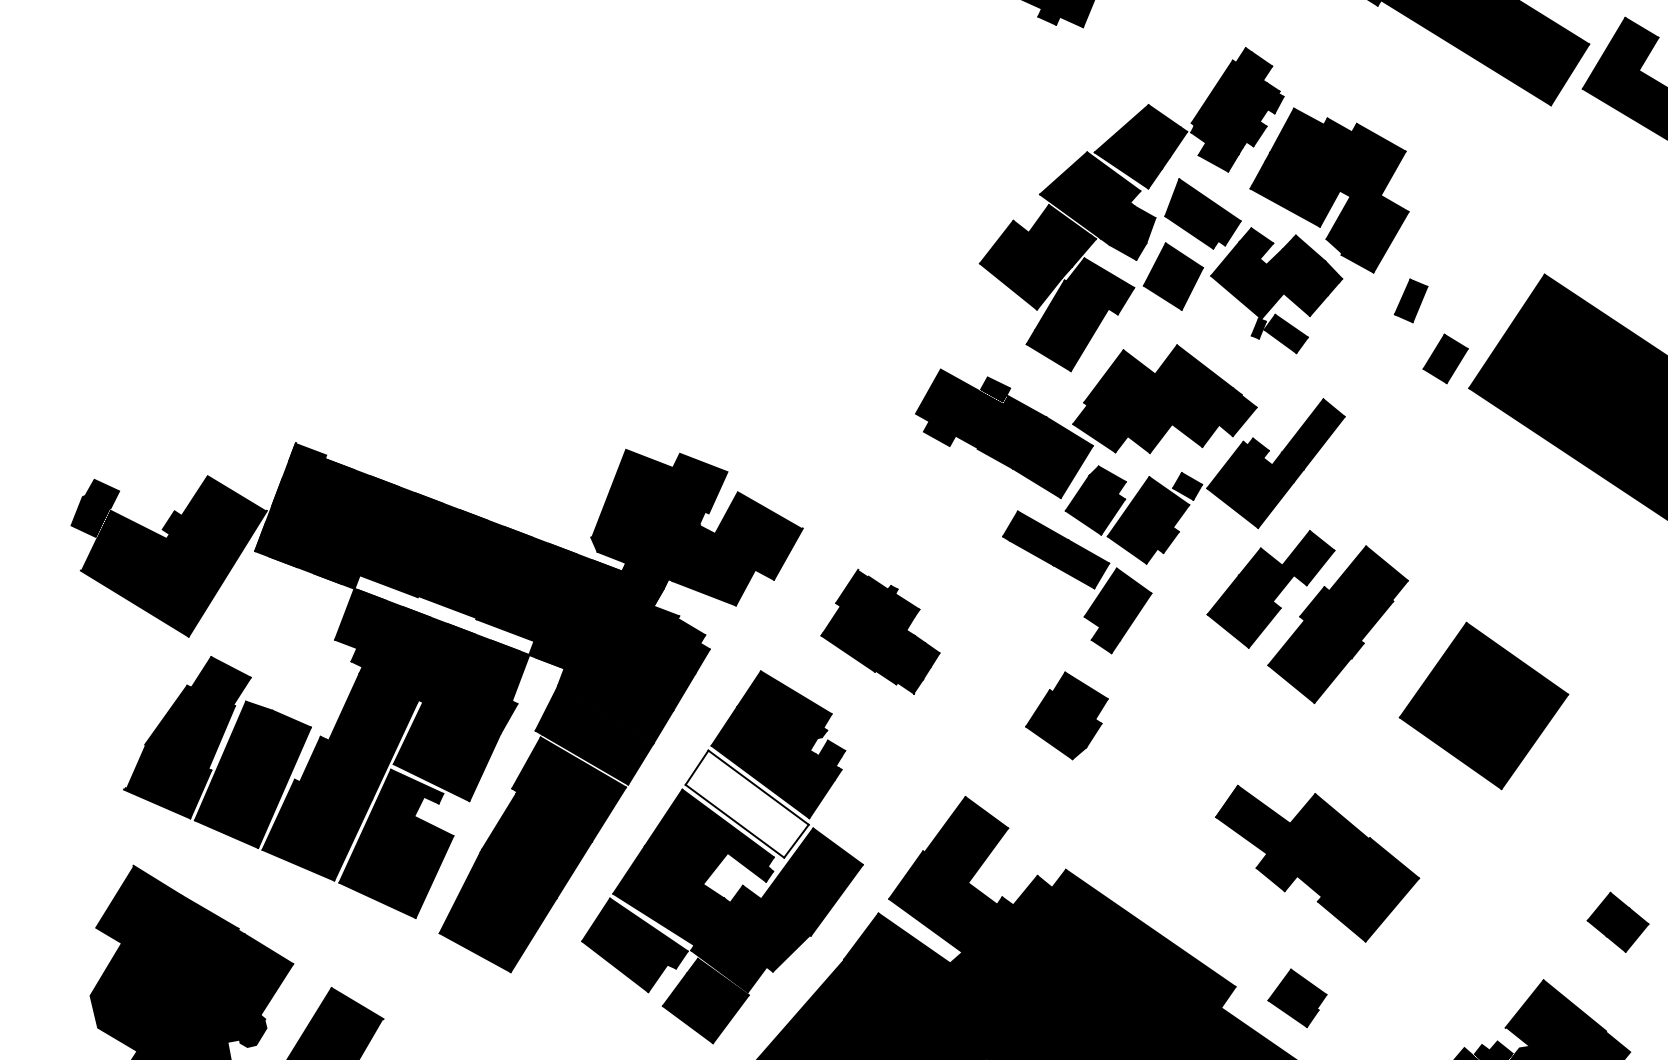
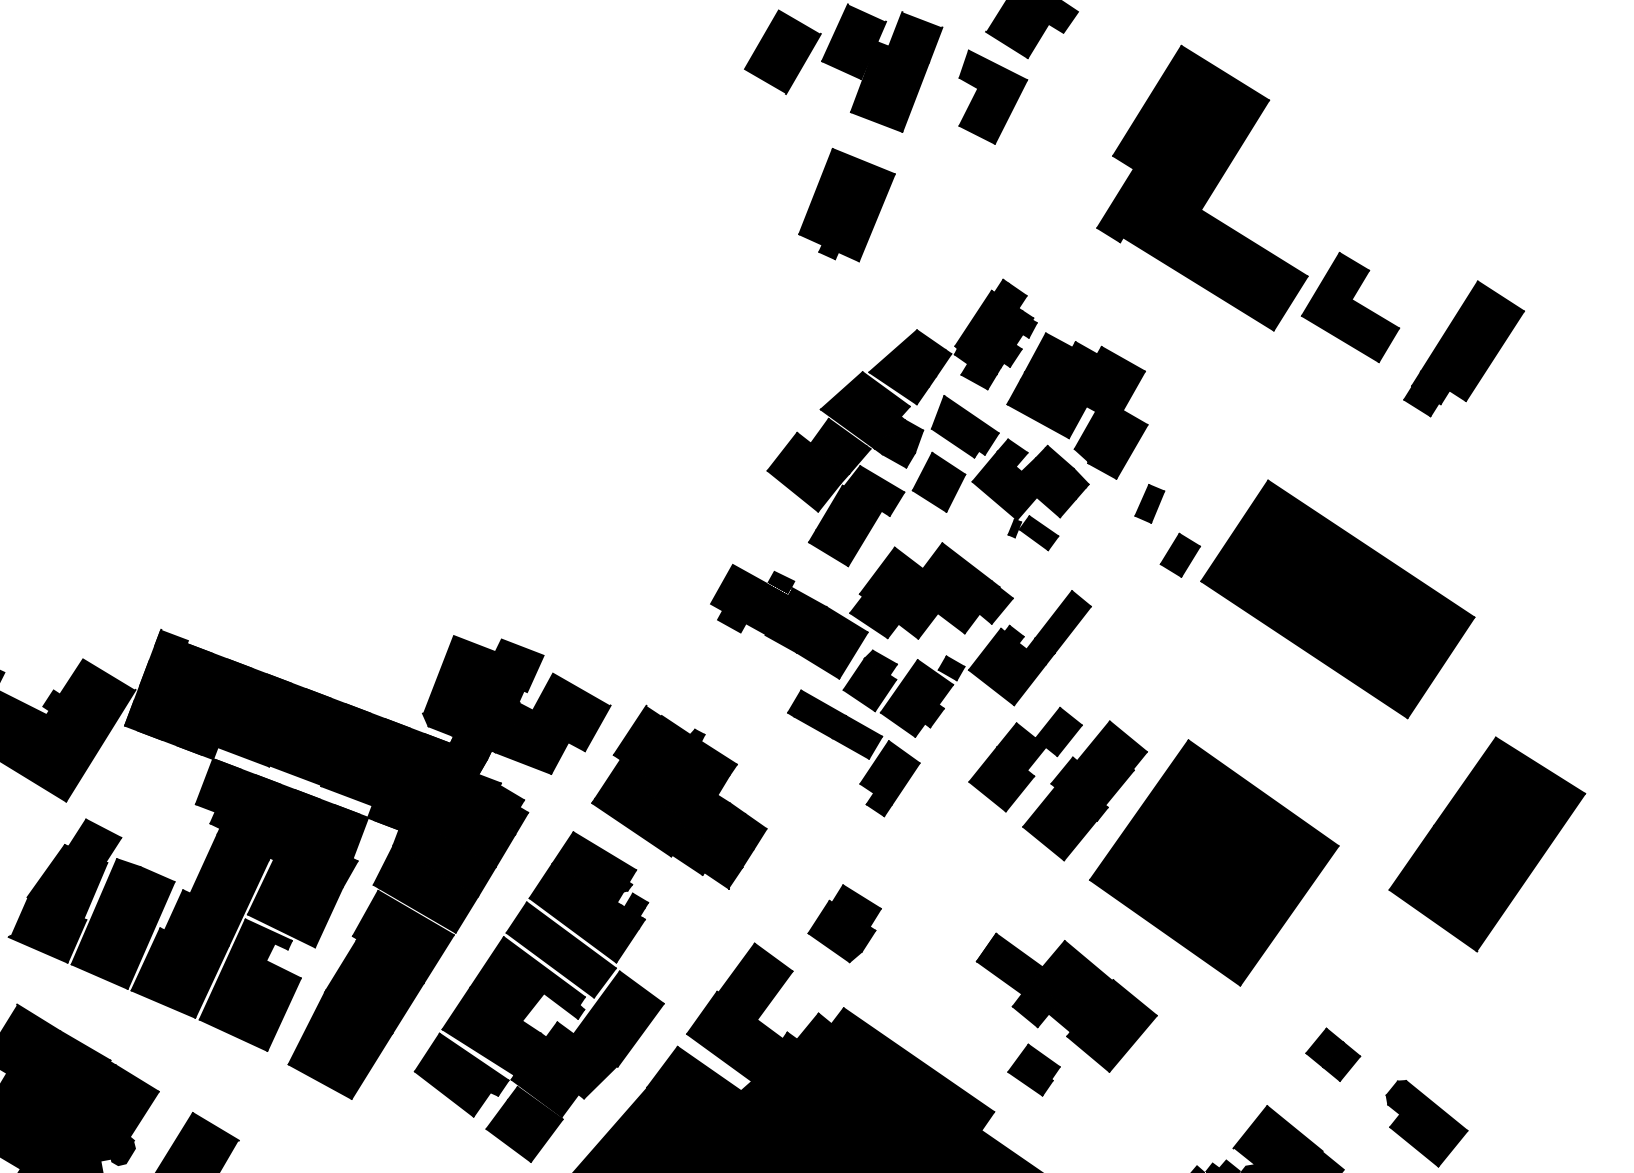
part: (880, 630) -> (679, 796), size x1.67
part: (1484, 705) -> (1214, 862), size x1.67
part: (1066, 715) -> (844, 923), moved
fill: (746, 803) -> (560, 949), added
part: (1296, 997) -> (1033, 1069), moved

